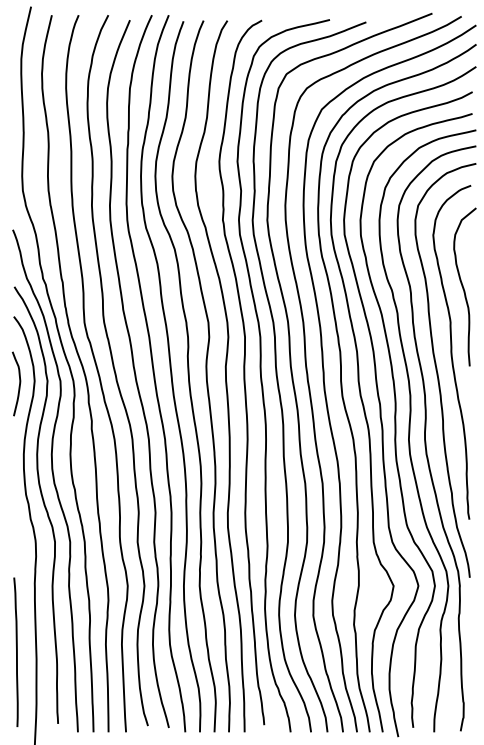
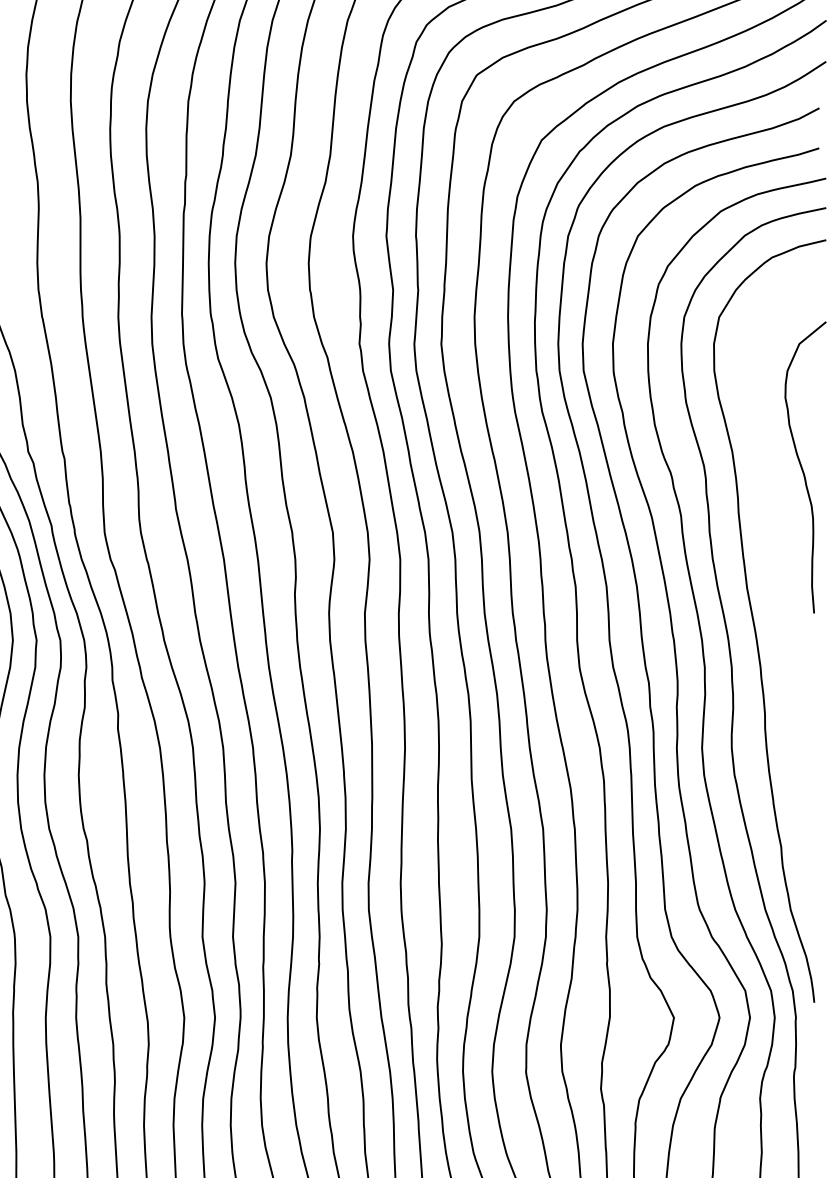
curve: (451, 352) -> (780, 587), removed

